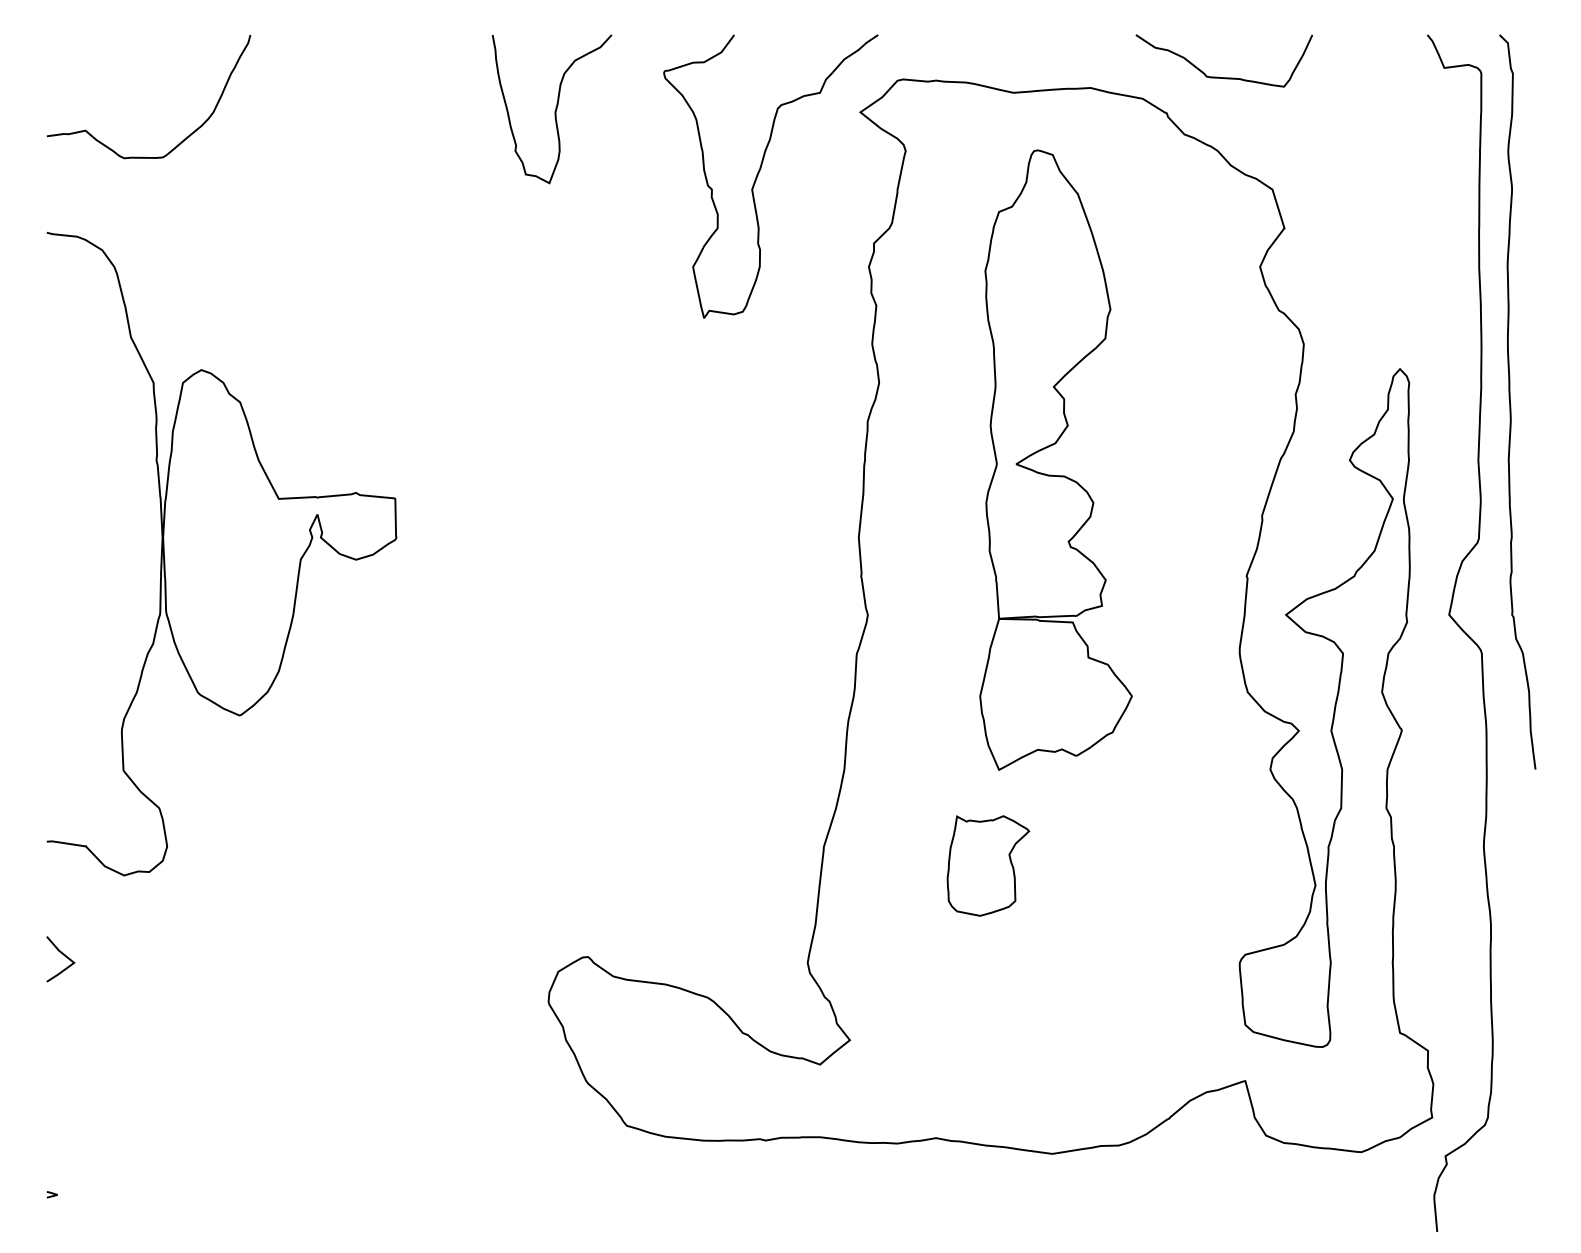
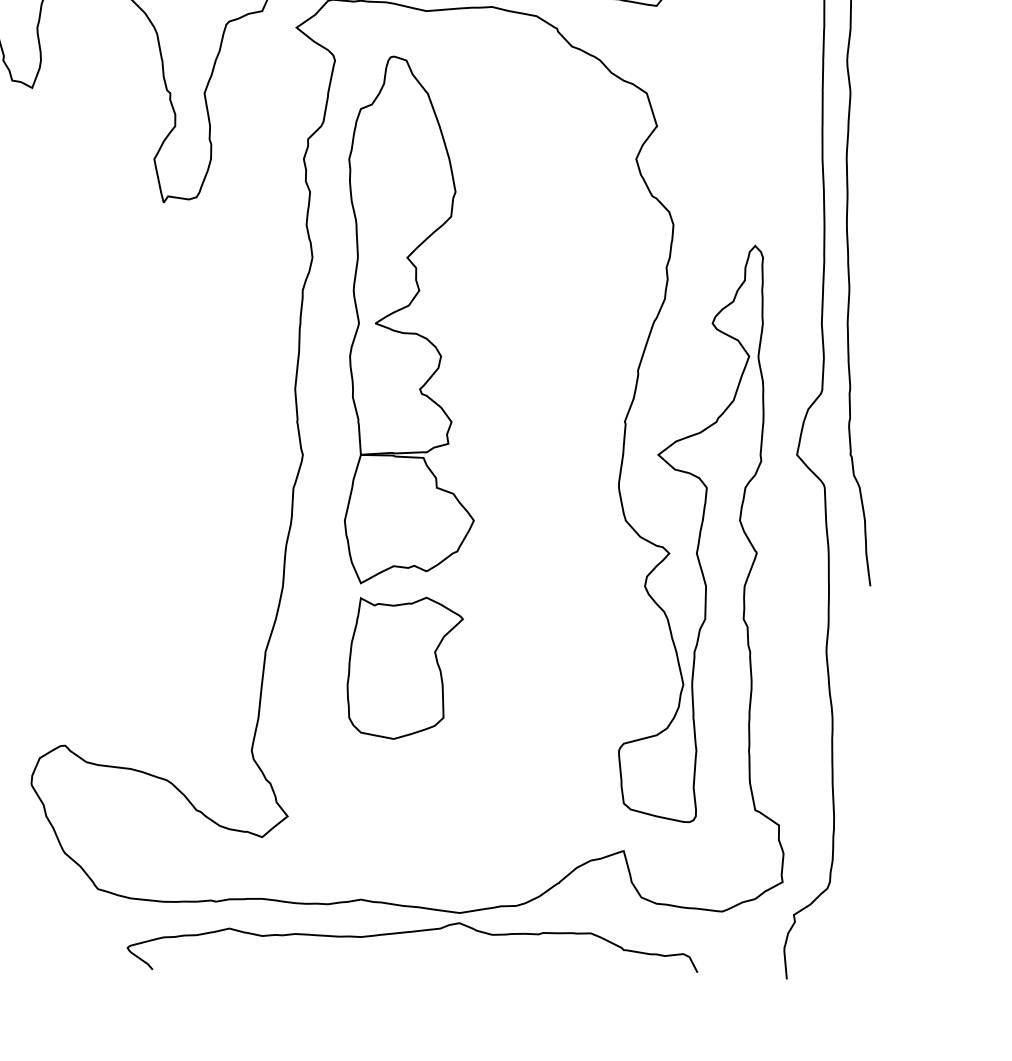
part: (1049, 447) -> (403, 309), moved
part: (988, 865) -> (405, 667), size x1.67
curve: (992, 1177) -> (408, 933), added

